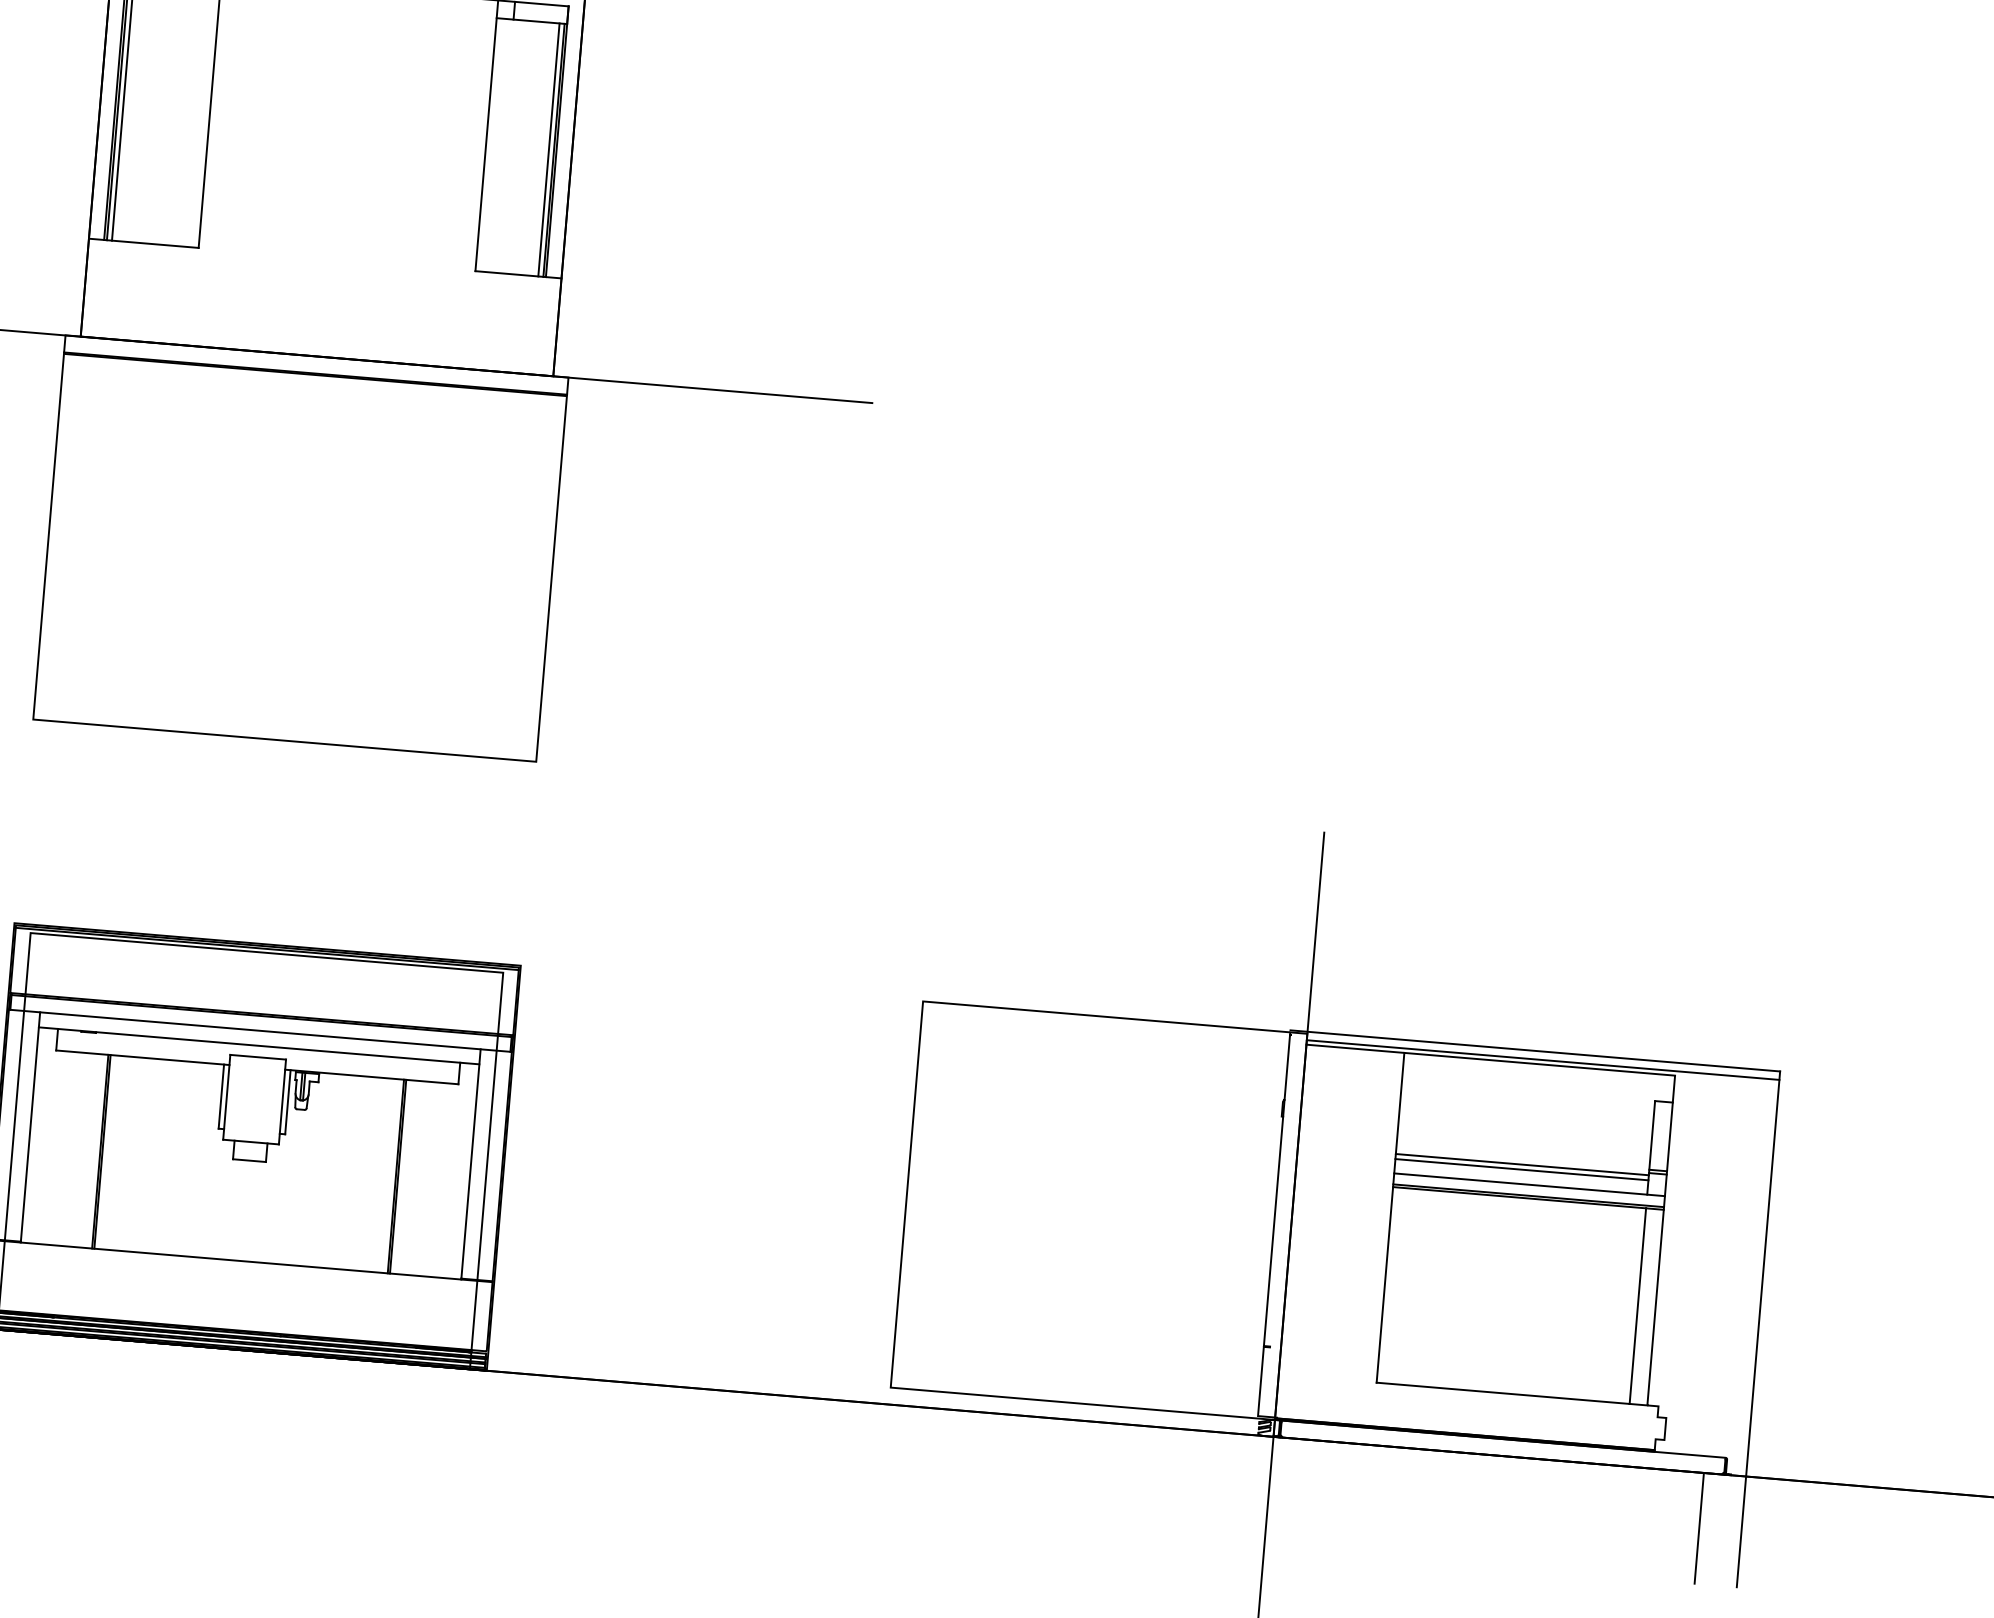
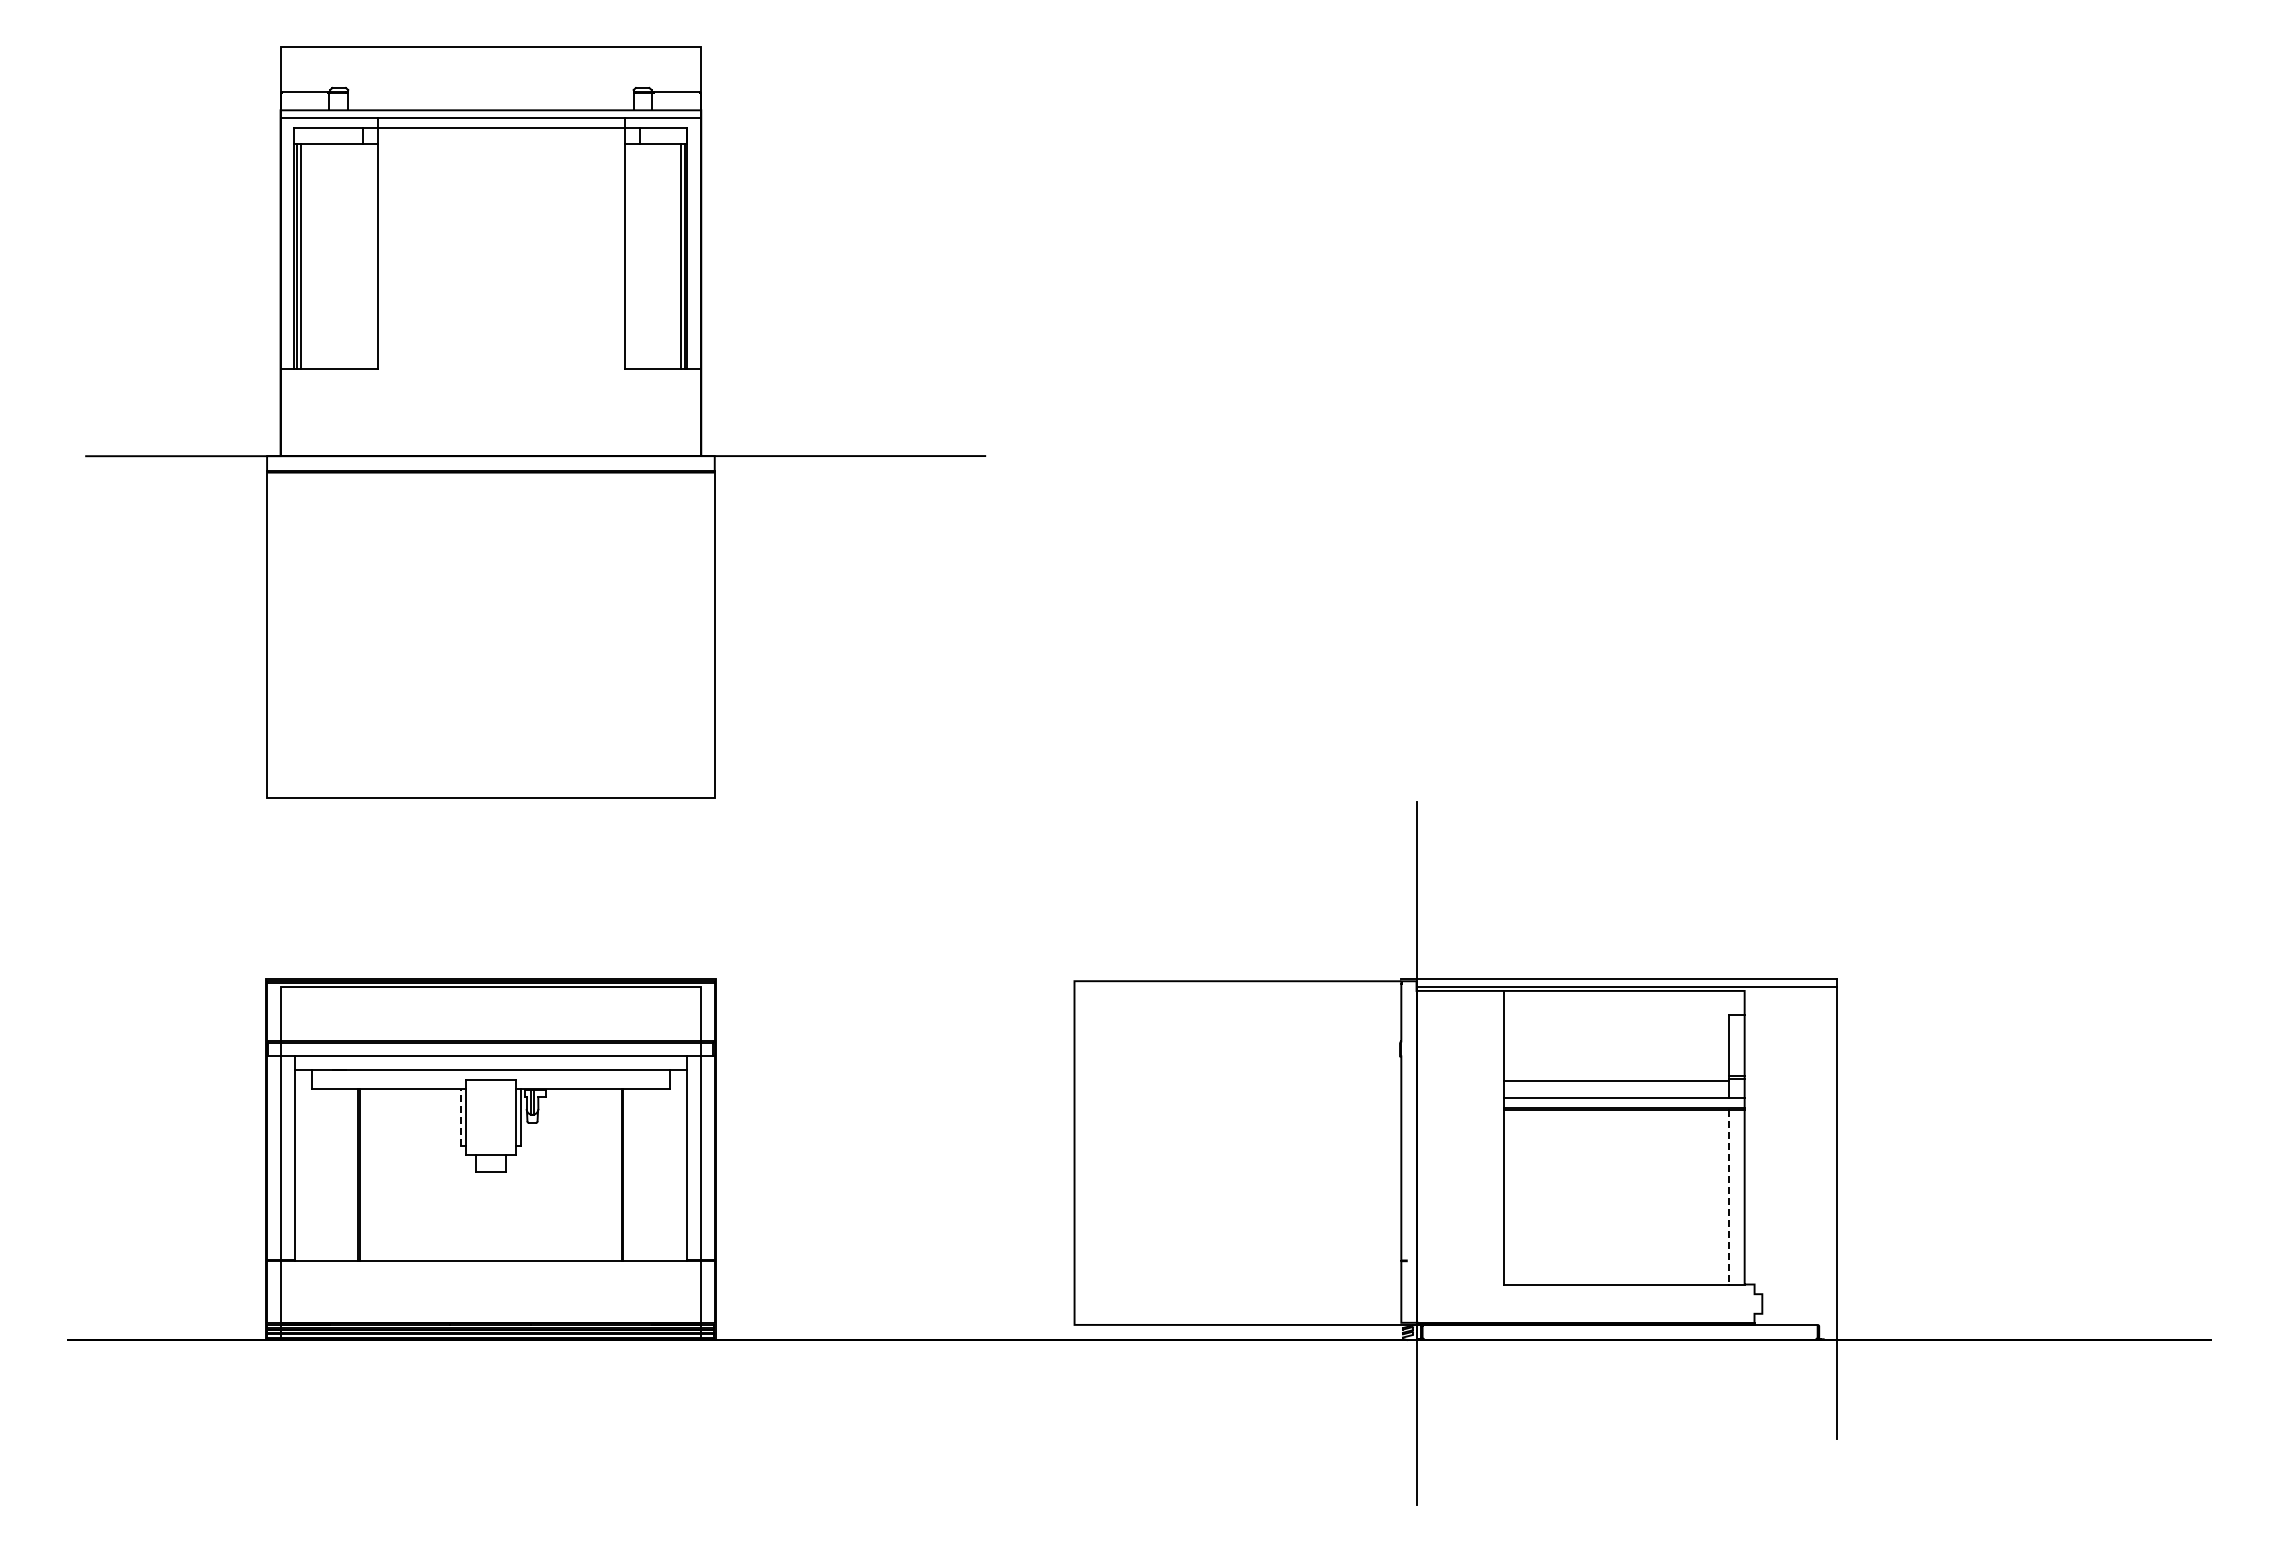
line: (221, 1096) -> (461, 1117), solid -> dashed
line: (1521, 1169) -> (1615, 1085), removed
line: (1637, 1306) -> (1728, 1197), solid -> dashed
line: (1699, 1528) -> (1799, 1389), removed

